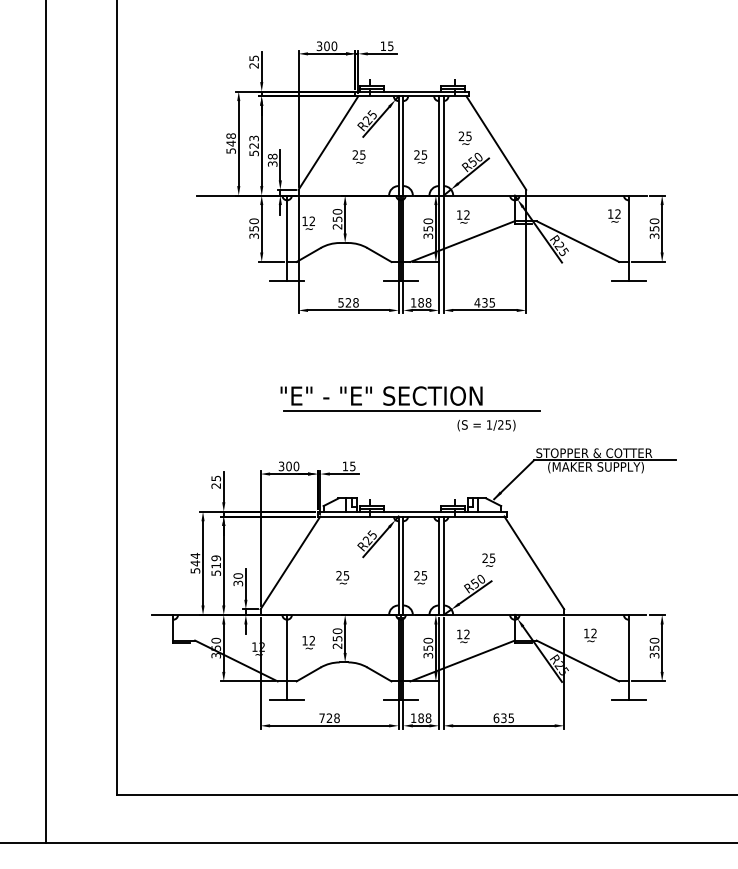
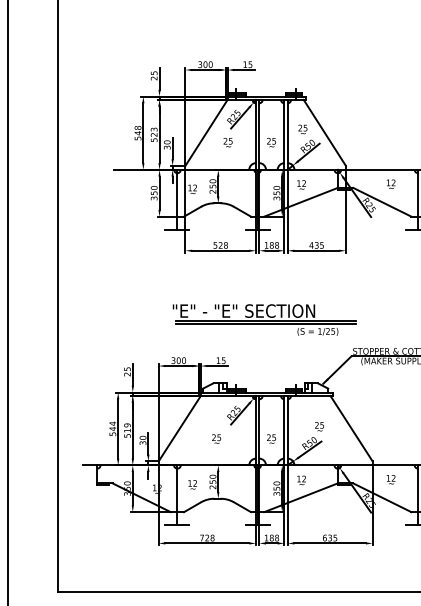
text: (272, 156) -> (167, 142), 38 -> 30
text: (614, 215) -> (391, 183), moved
line: (412, 414) -> (265, 324), added

